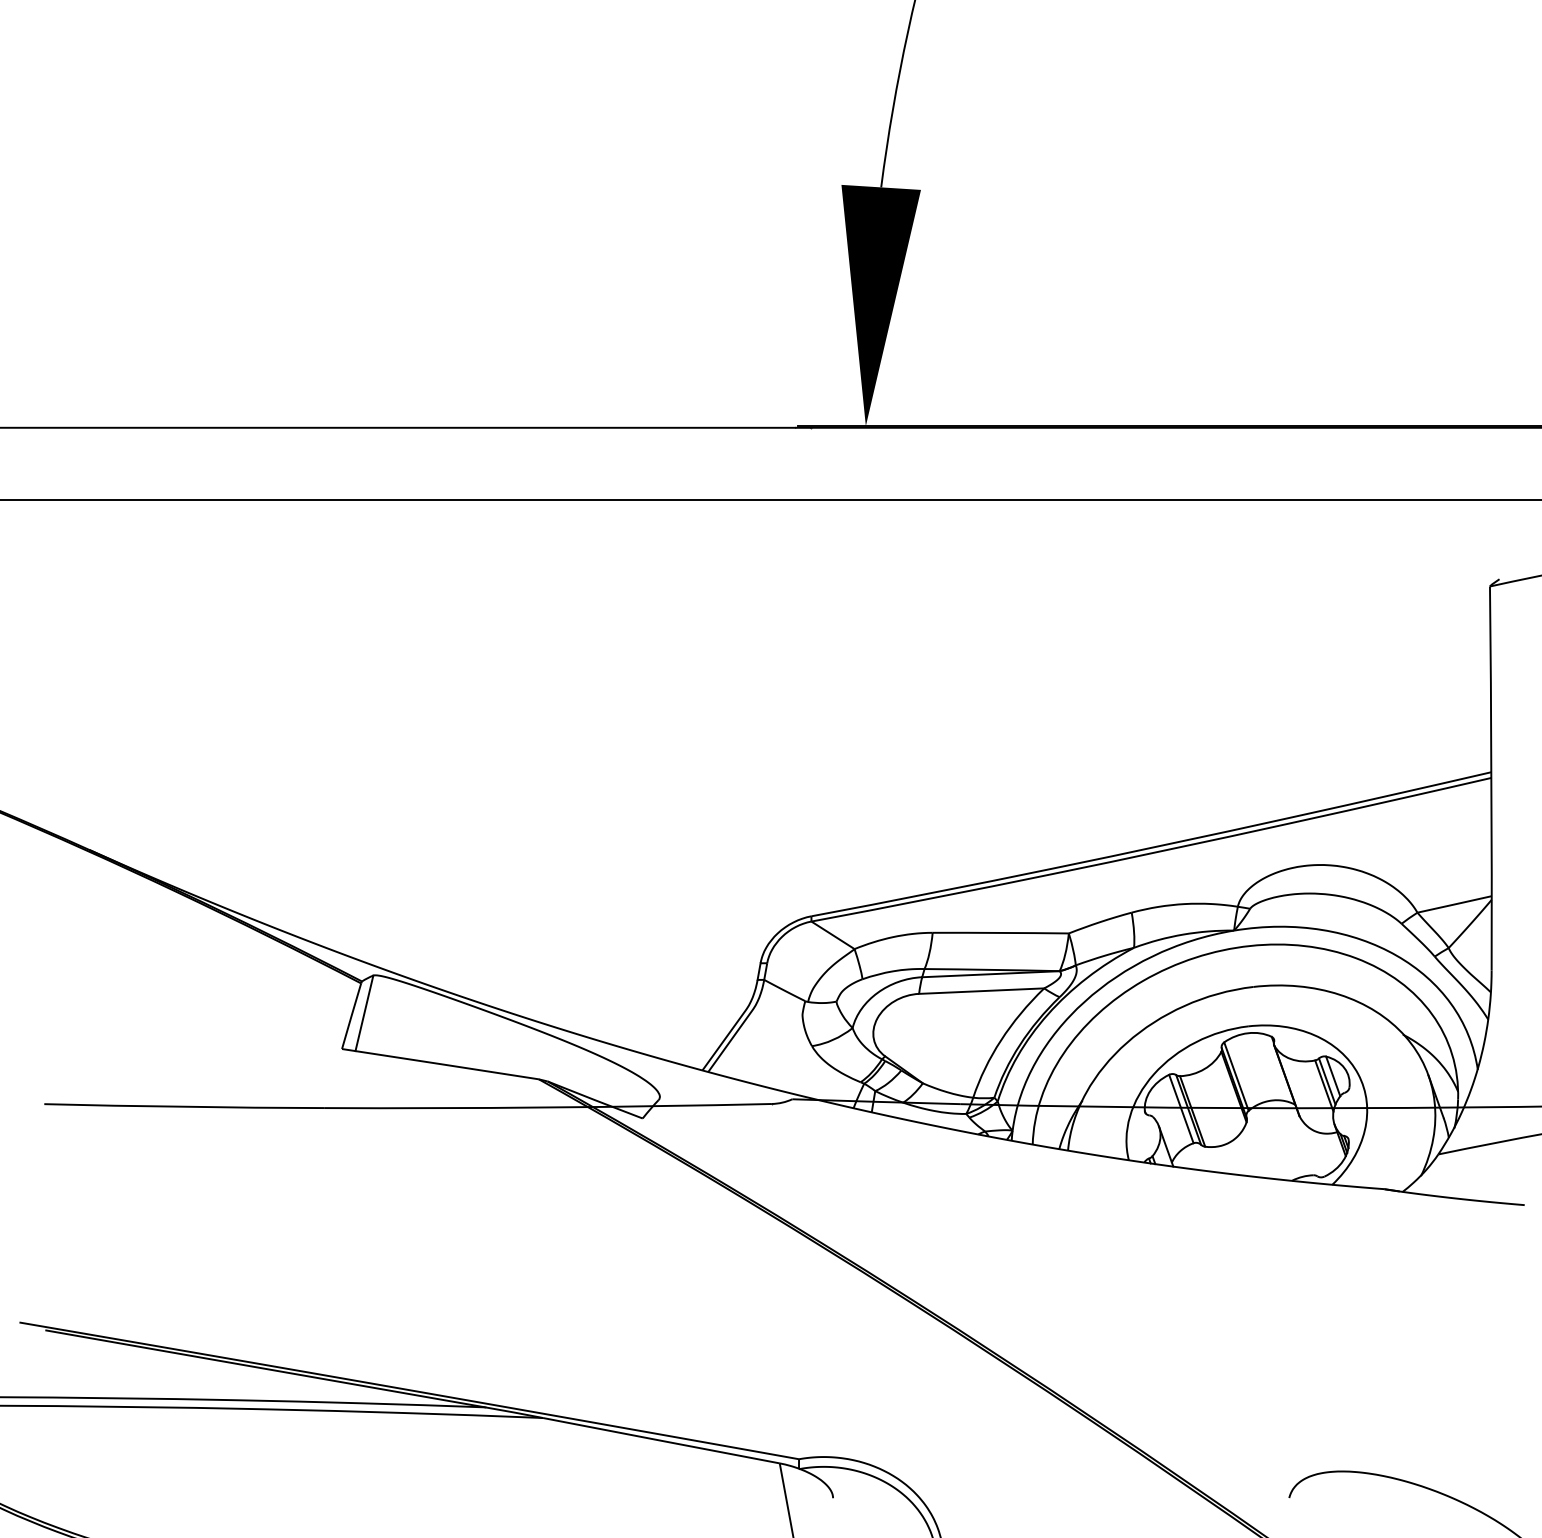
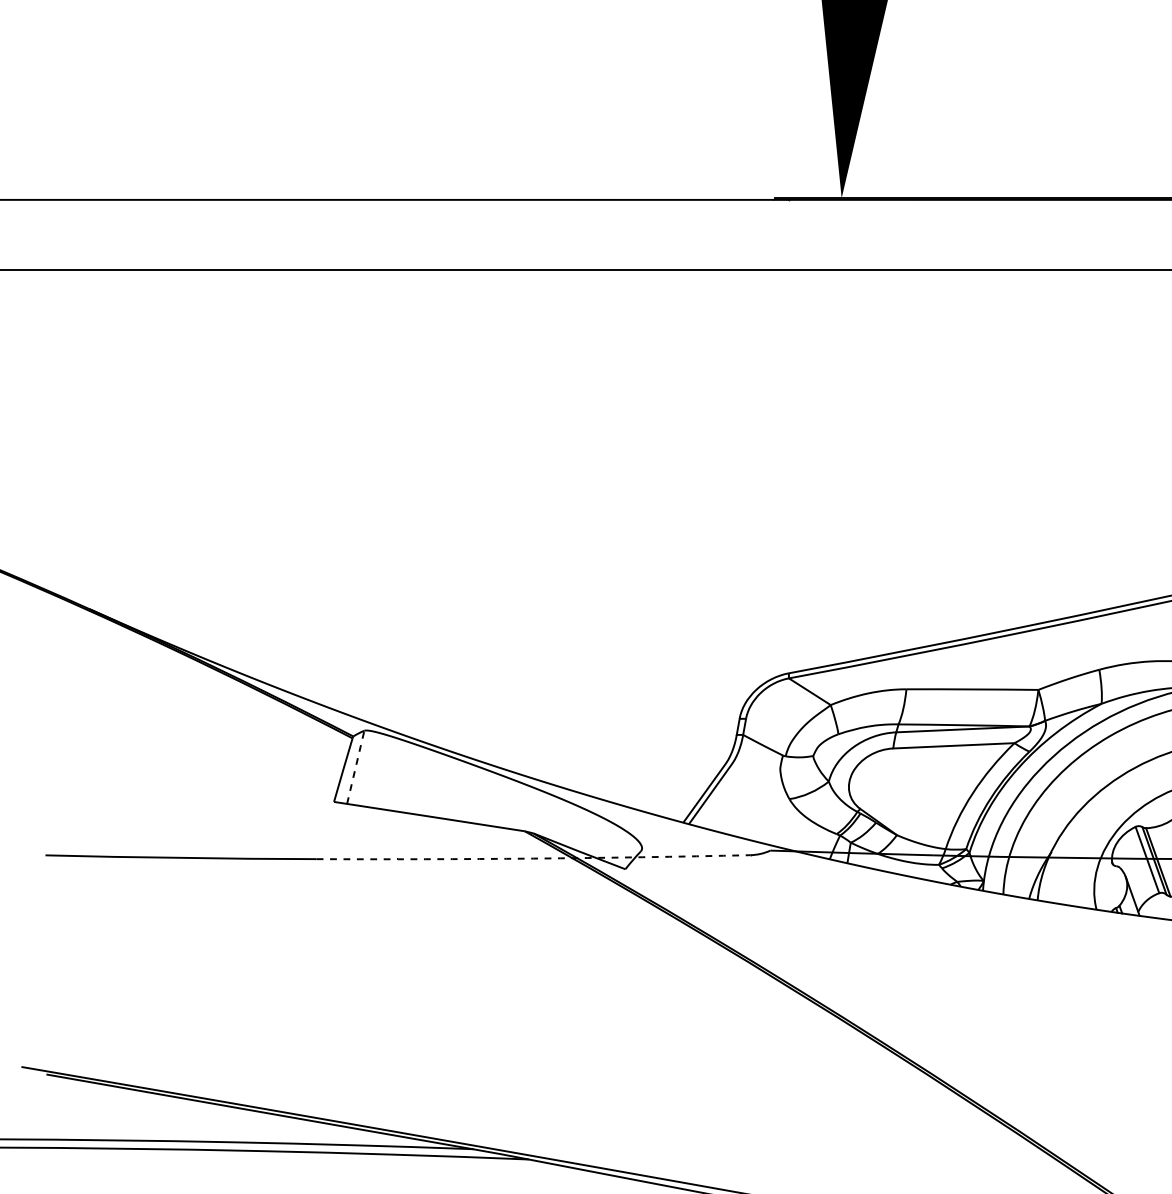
line: (364, 1013) -> (355, 767), solid -> dashed
arc: (548, 1107) -> (534, 858), solid -> dashed

